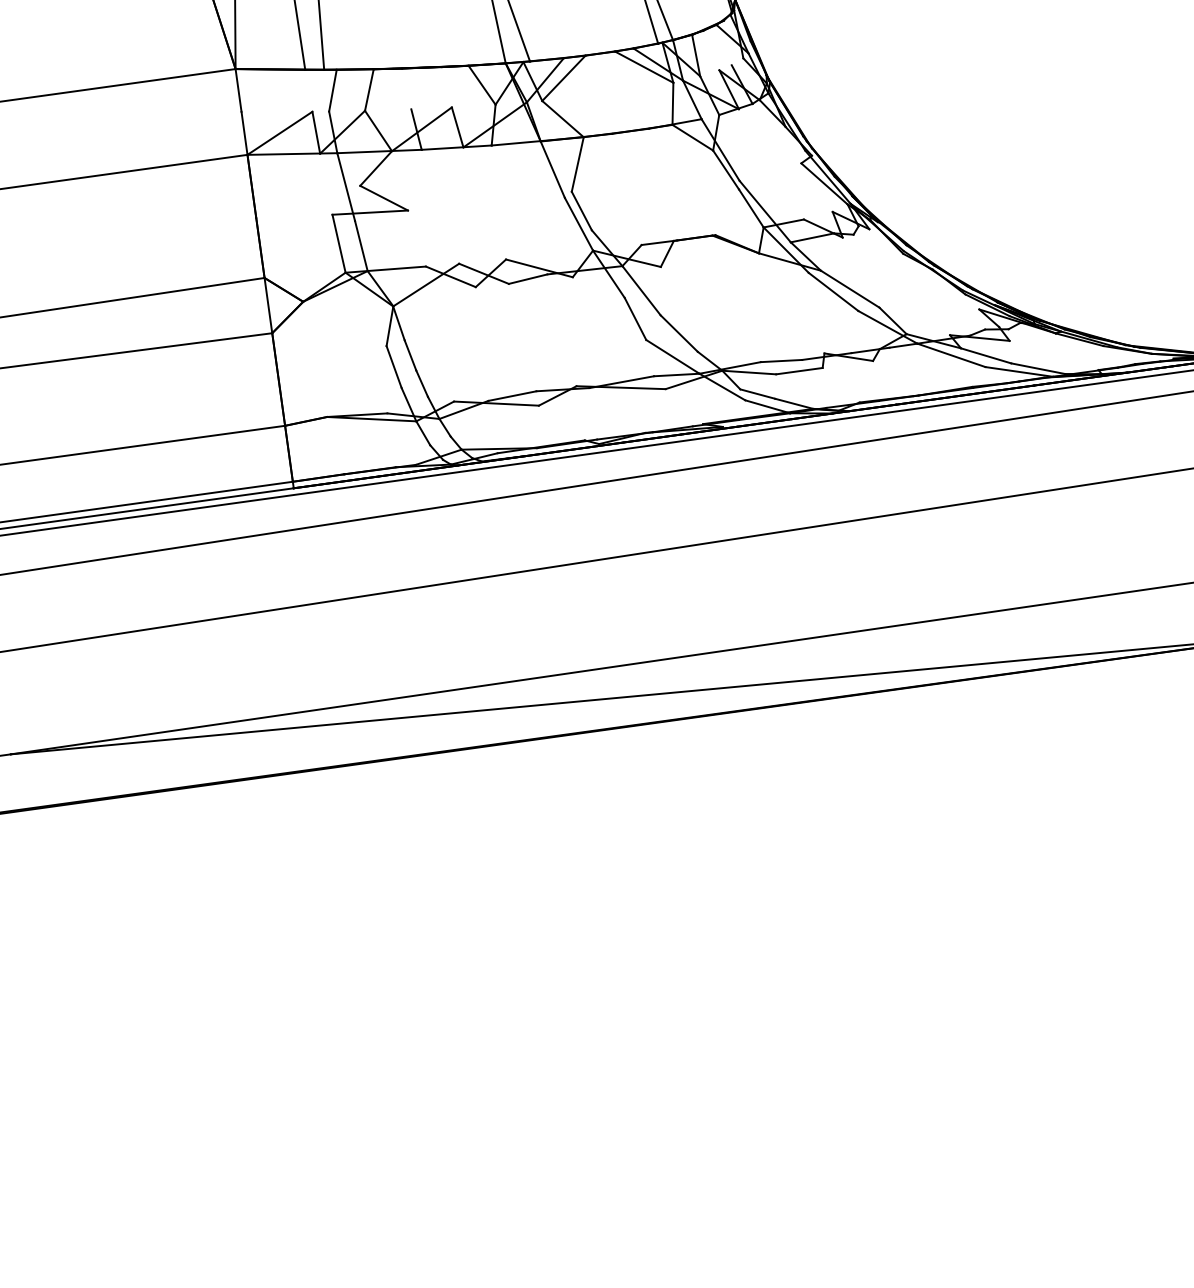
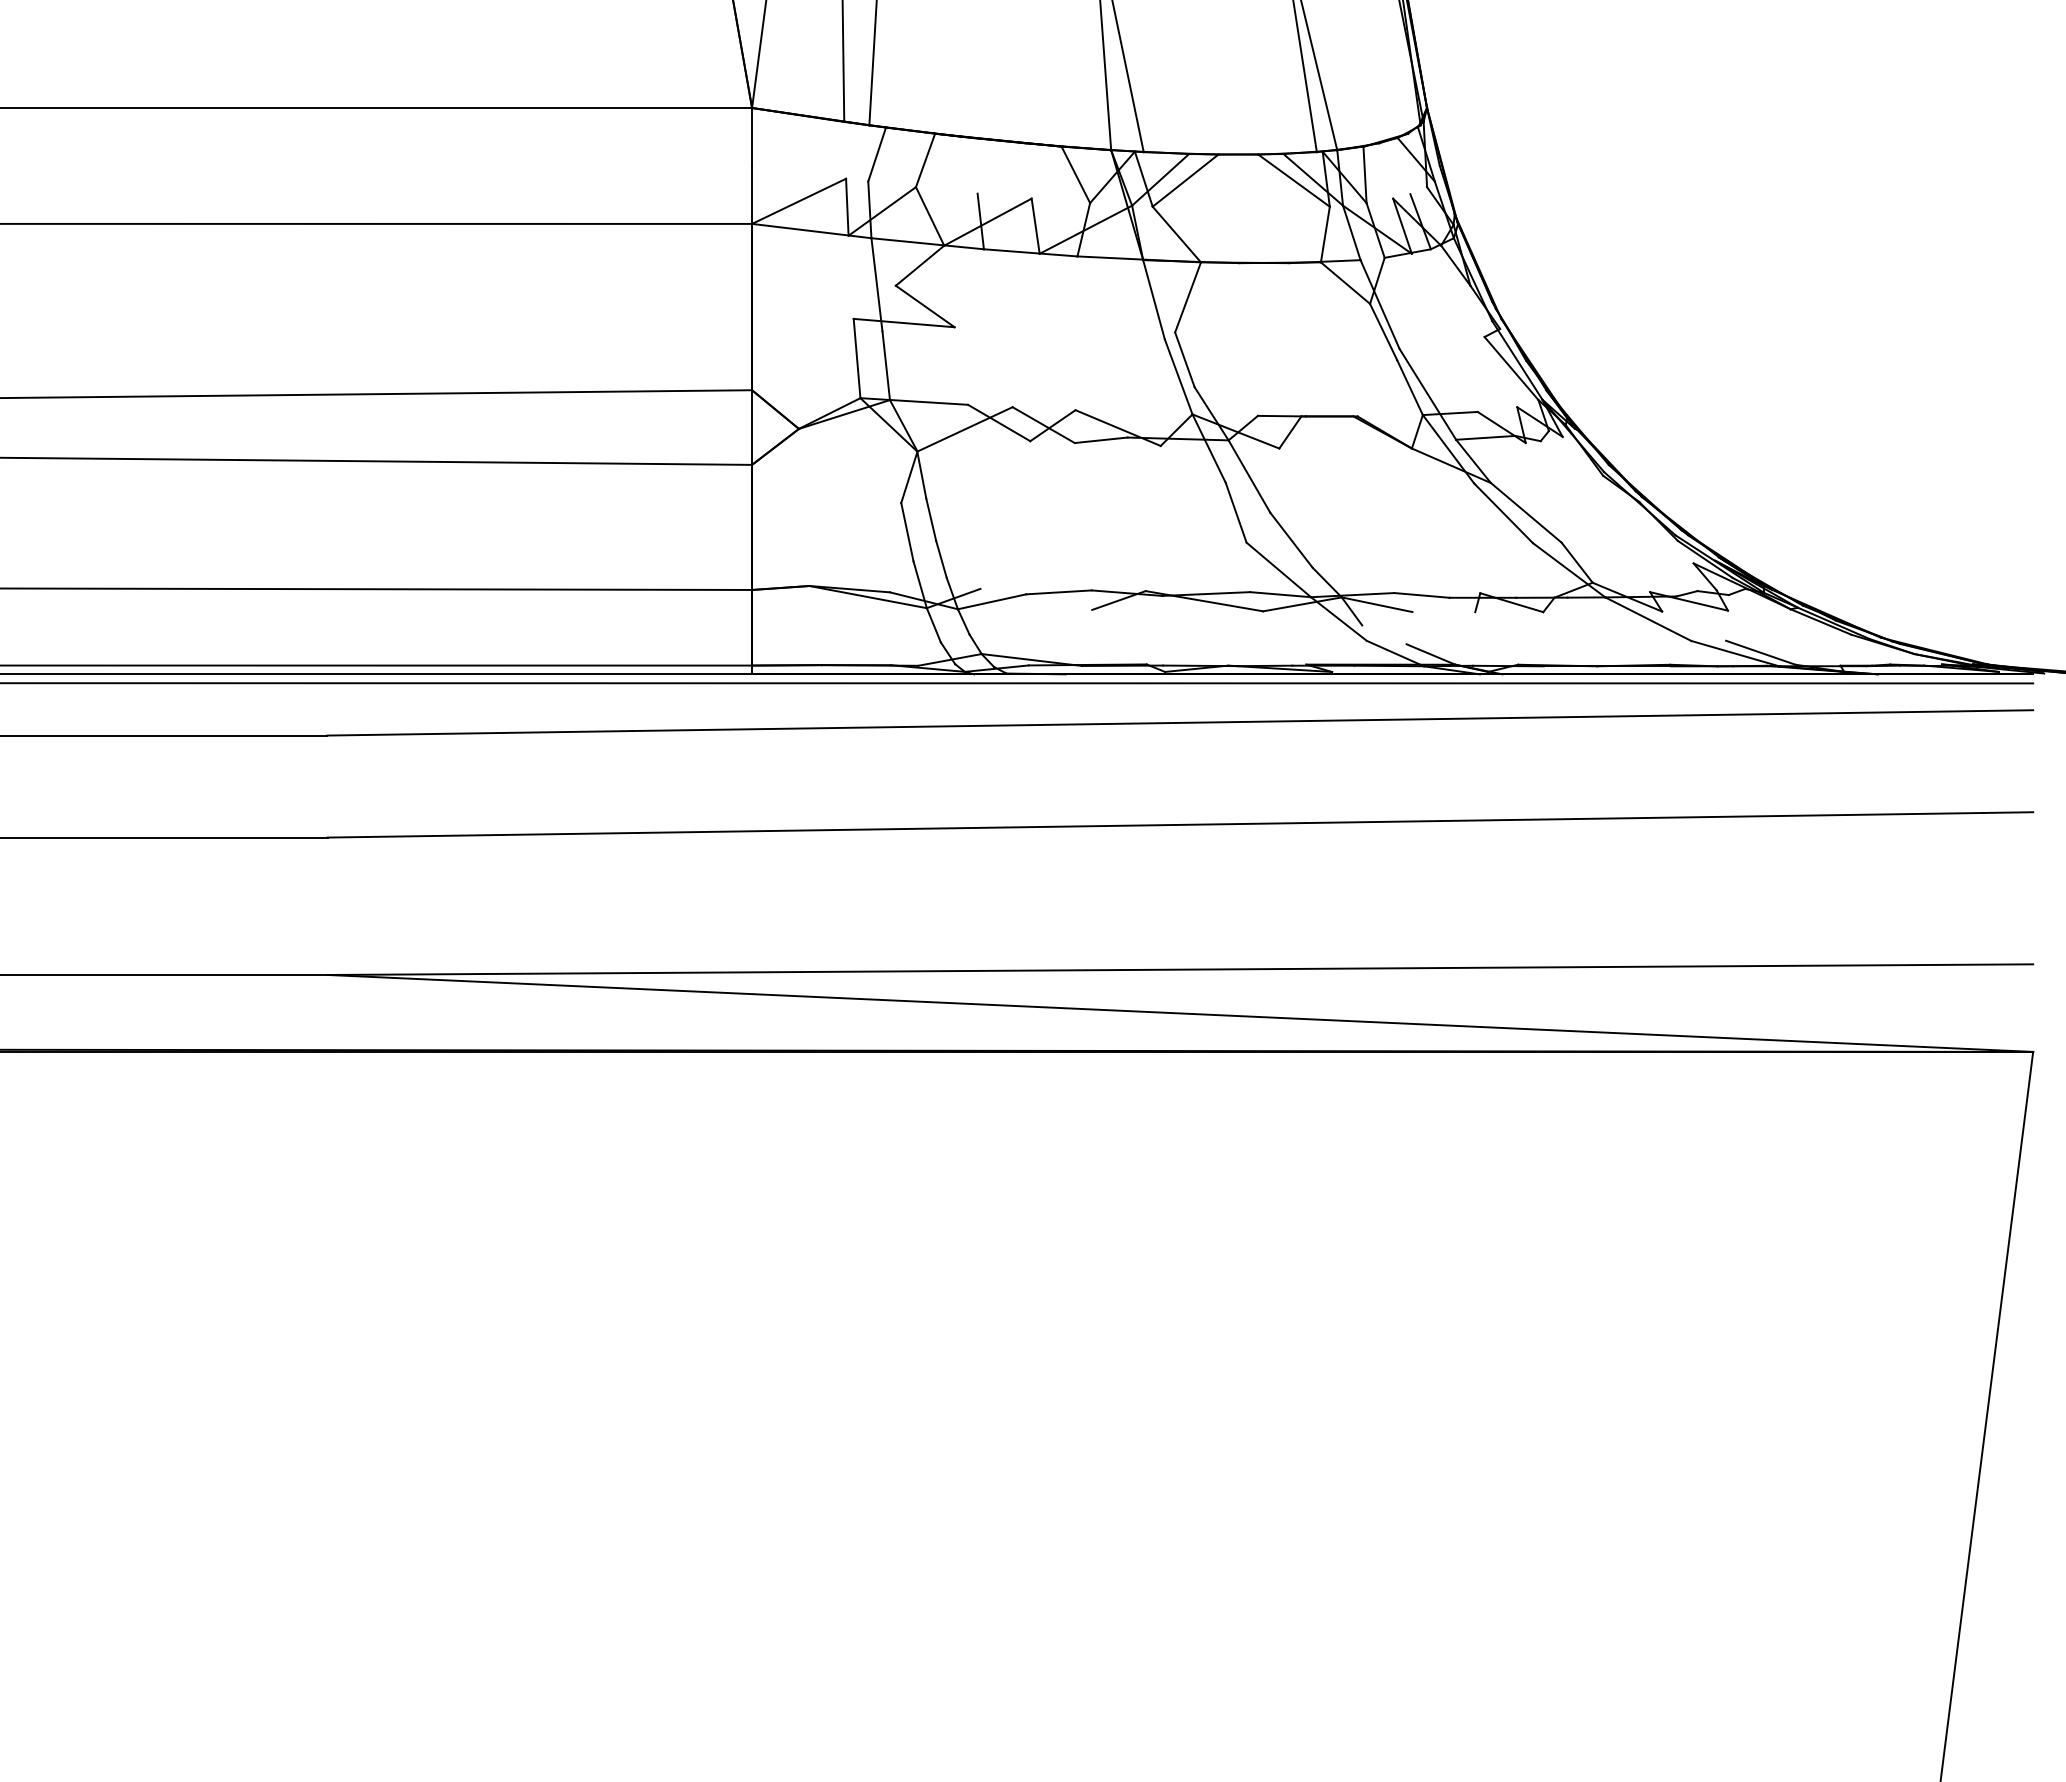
line: (986, 355) -> (1694, 625), removed
line: (799, 371) -> (1443, 612), removed
line: (757, 393) -> (1384, 634), removed
line: (496, 402) -> (1036, 598), removed

